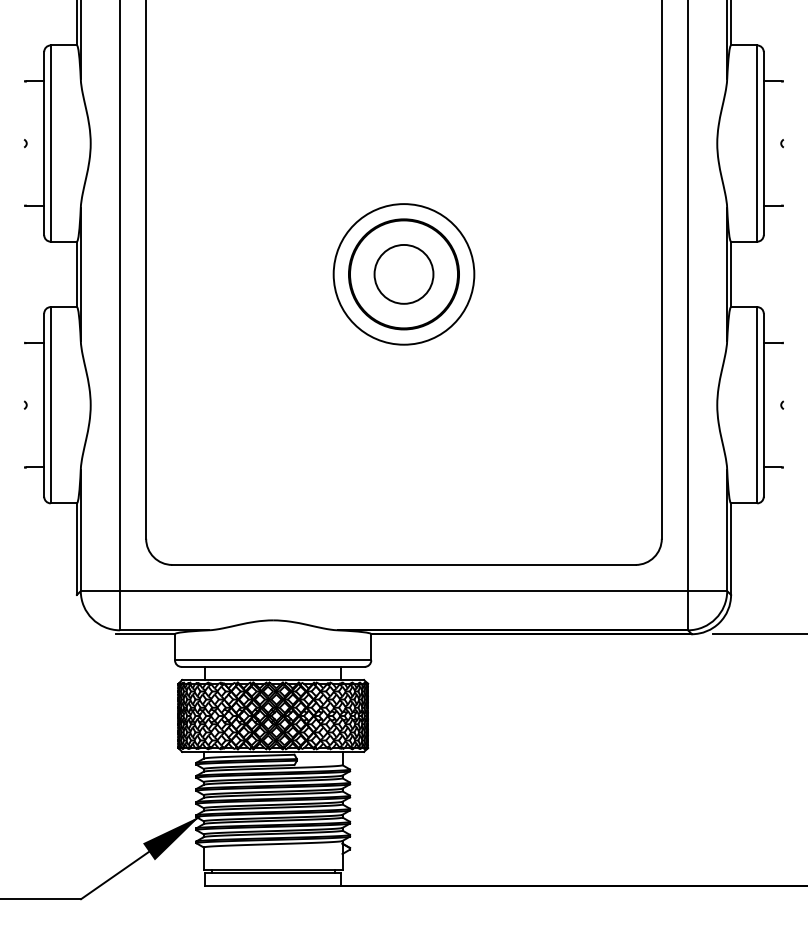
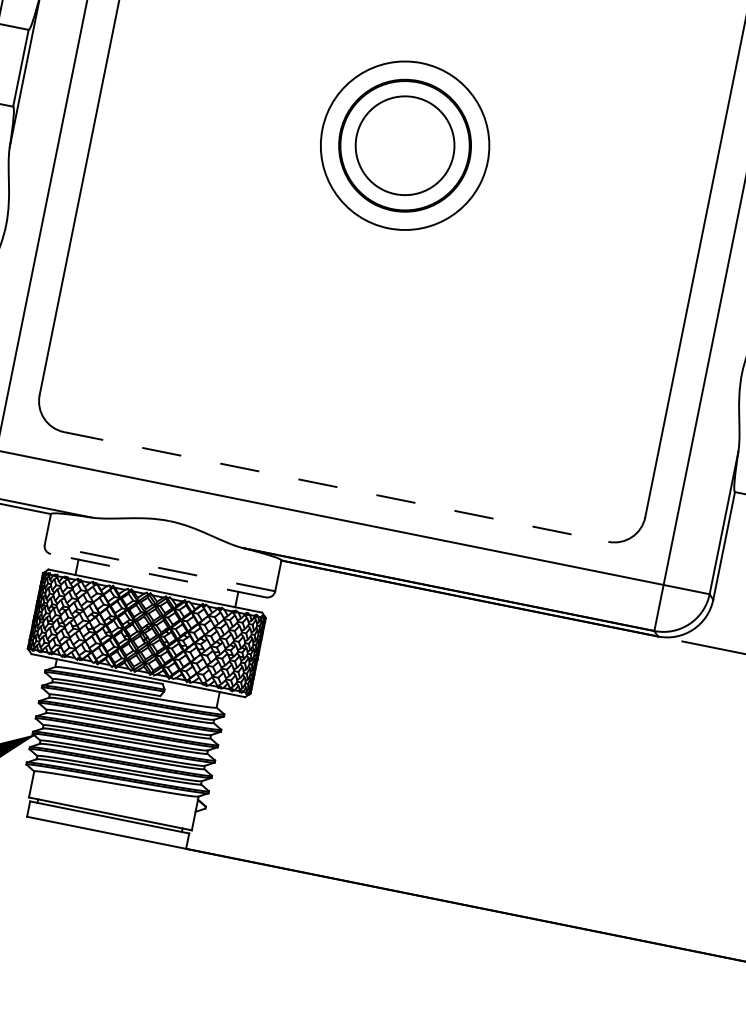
circle: (403, 273) -> (404, 144), size x1.4
line: (403, 564) -> (335, 486), solid -> dashed
line: (272, 660) -> (159, 568), solid -> dashed
line: (273, 666) -> (158, 575), solid -> dashed

